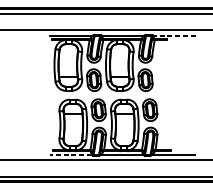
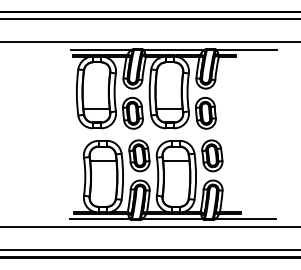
line: (174, 35) -> (246, 50), dashed -> solid
line: (70, 154) -> (99, 218), dashed -> solid

